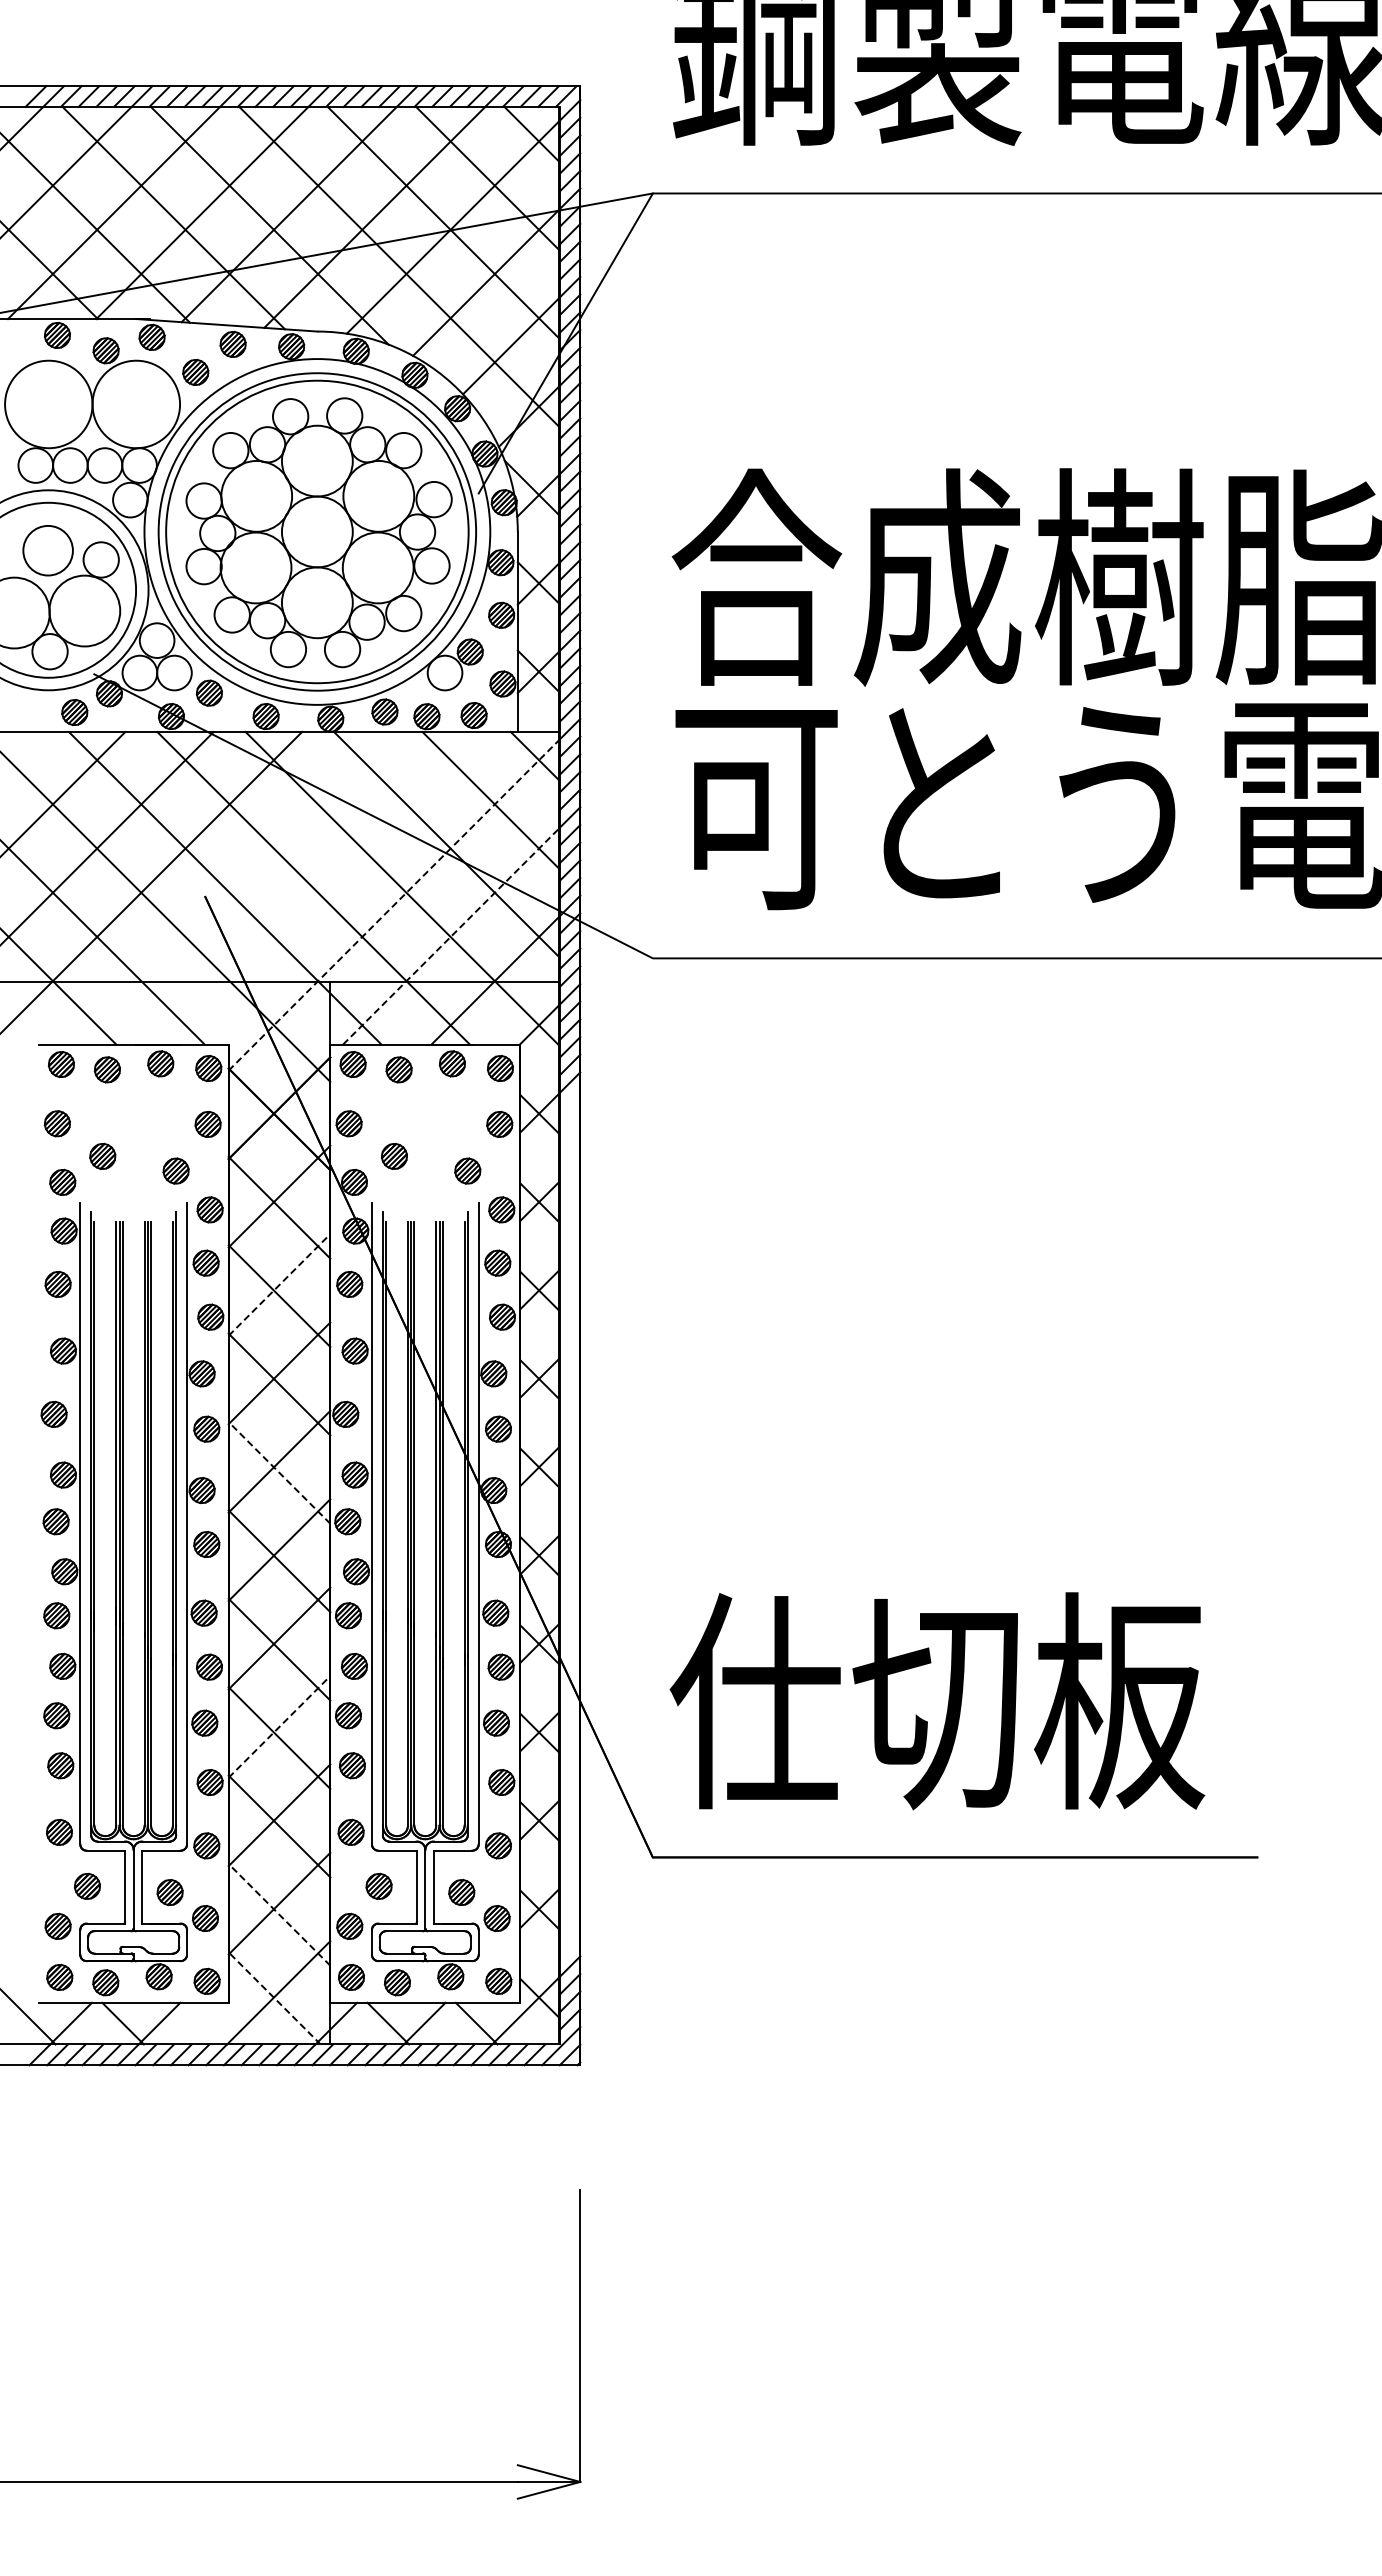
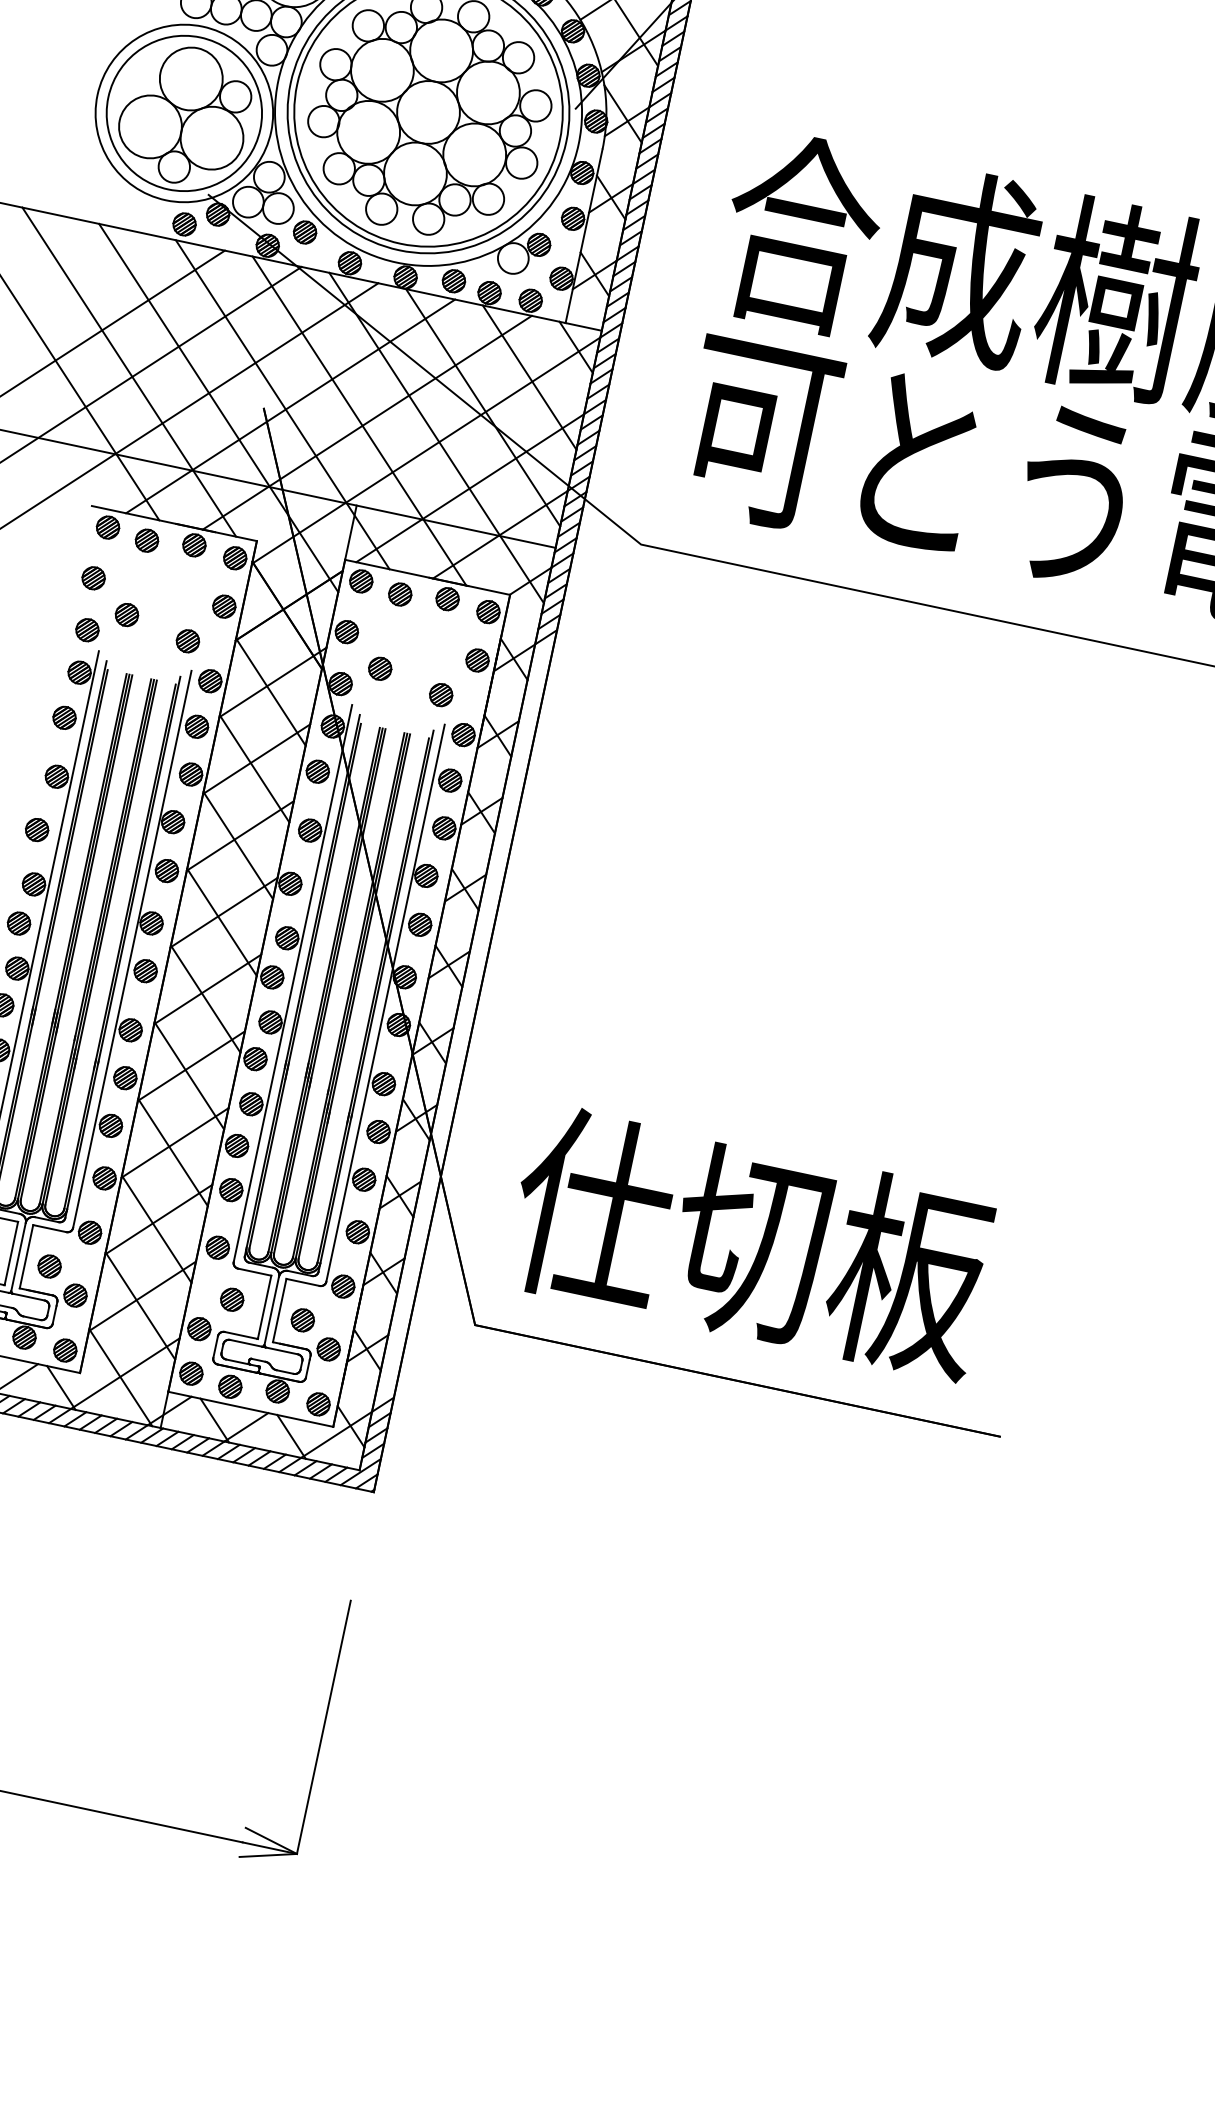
circle: (47, 550) -> (190, 78), size x1.43
line: (233, 887) -> (290, 405), added
line: (322, 887) -> (367, 422), added
line: (394, 905) -> (426, 450), dashed -> solid
line: (451, 936) -> (470, 488), dashed -> solid
line: (279, 1284) -> (256, 758), dashed -> solid
line: (279, 1472) -> (222, 922), dashed -> solid
line: (279, 1726) -> (175, 1142), dashed -> solid
line: (279, 1914) -> (140, 1305), dashed -> solid
line: (274, 1998) -> (120, 1377), dashed -> solid
line: (211, 2023) -> (61, 1387), added

